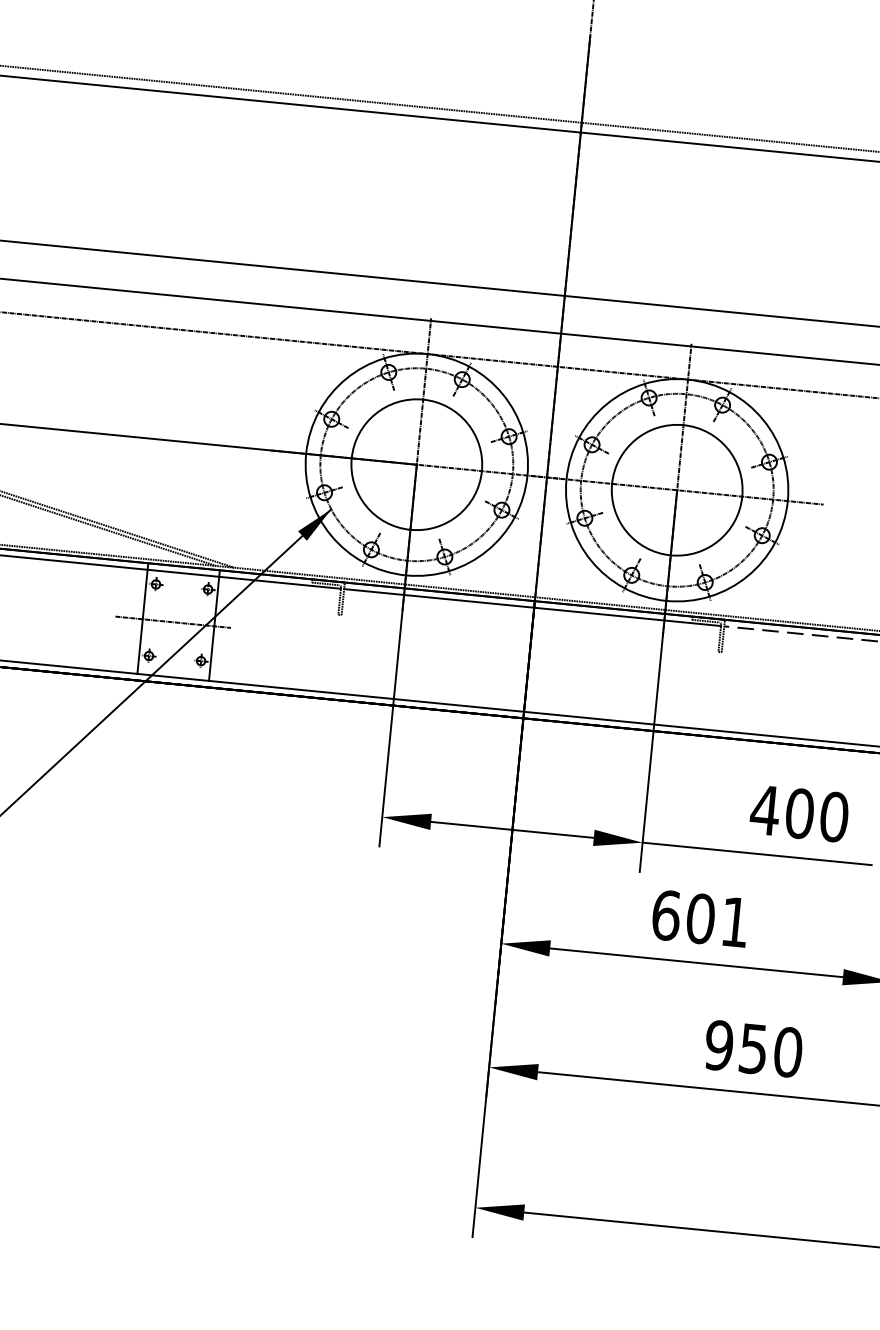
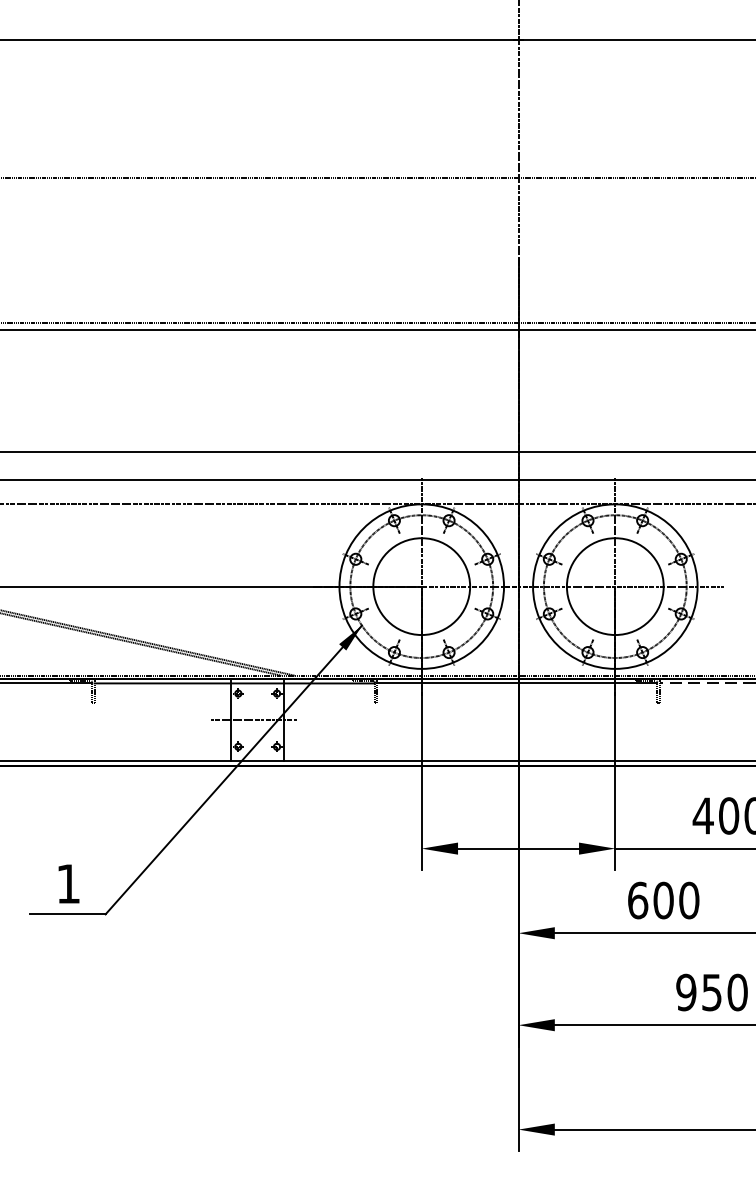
text: (735, 922) -> (689, 900), 601 -> 600

